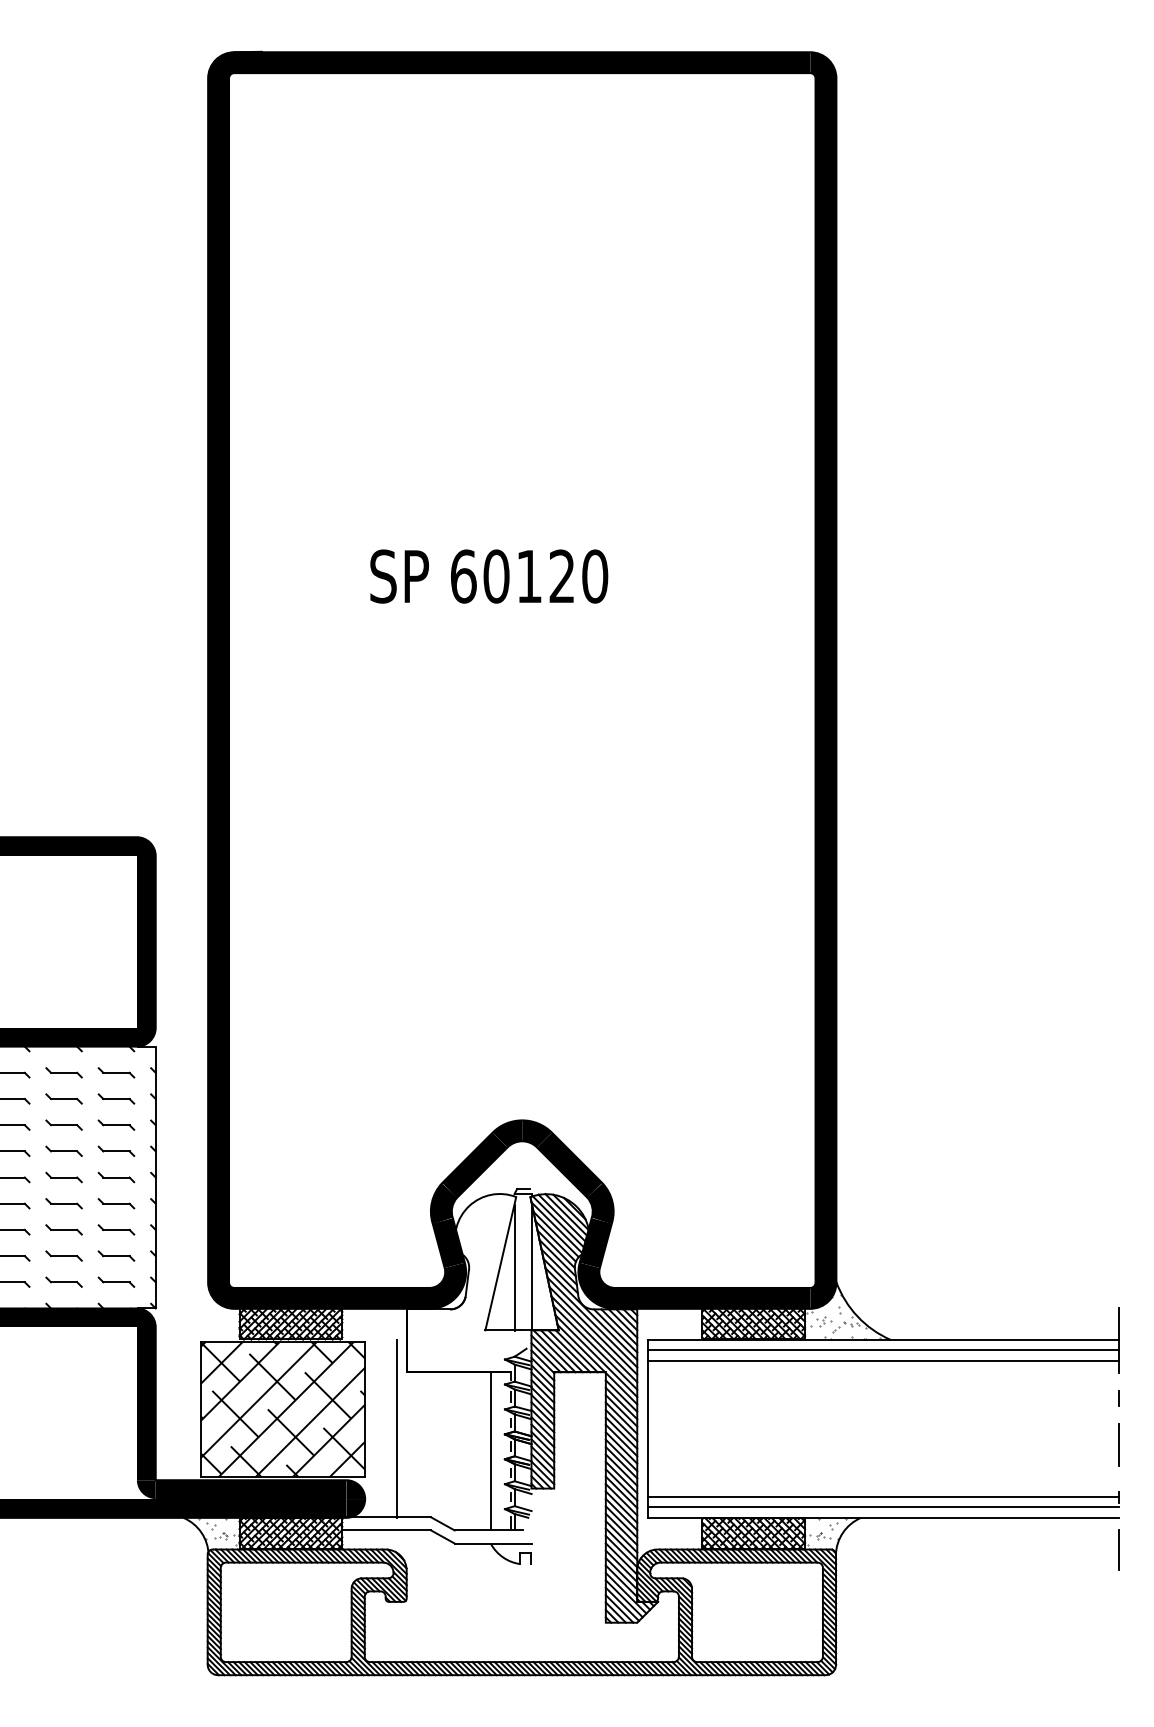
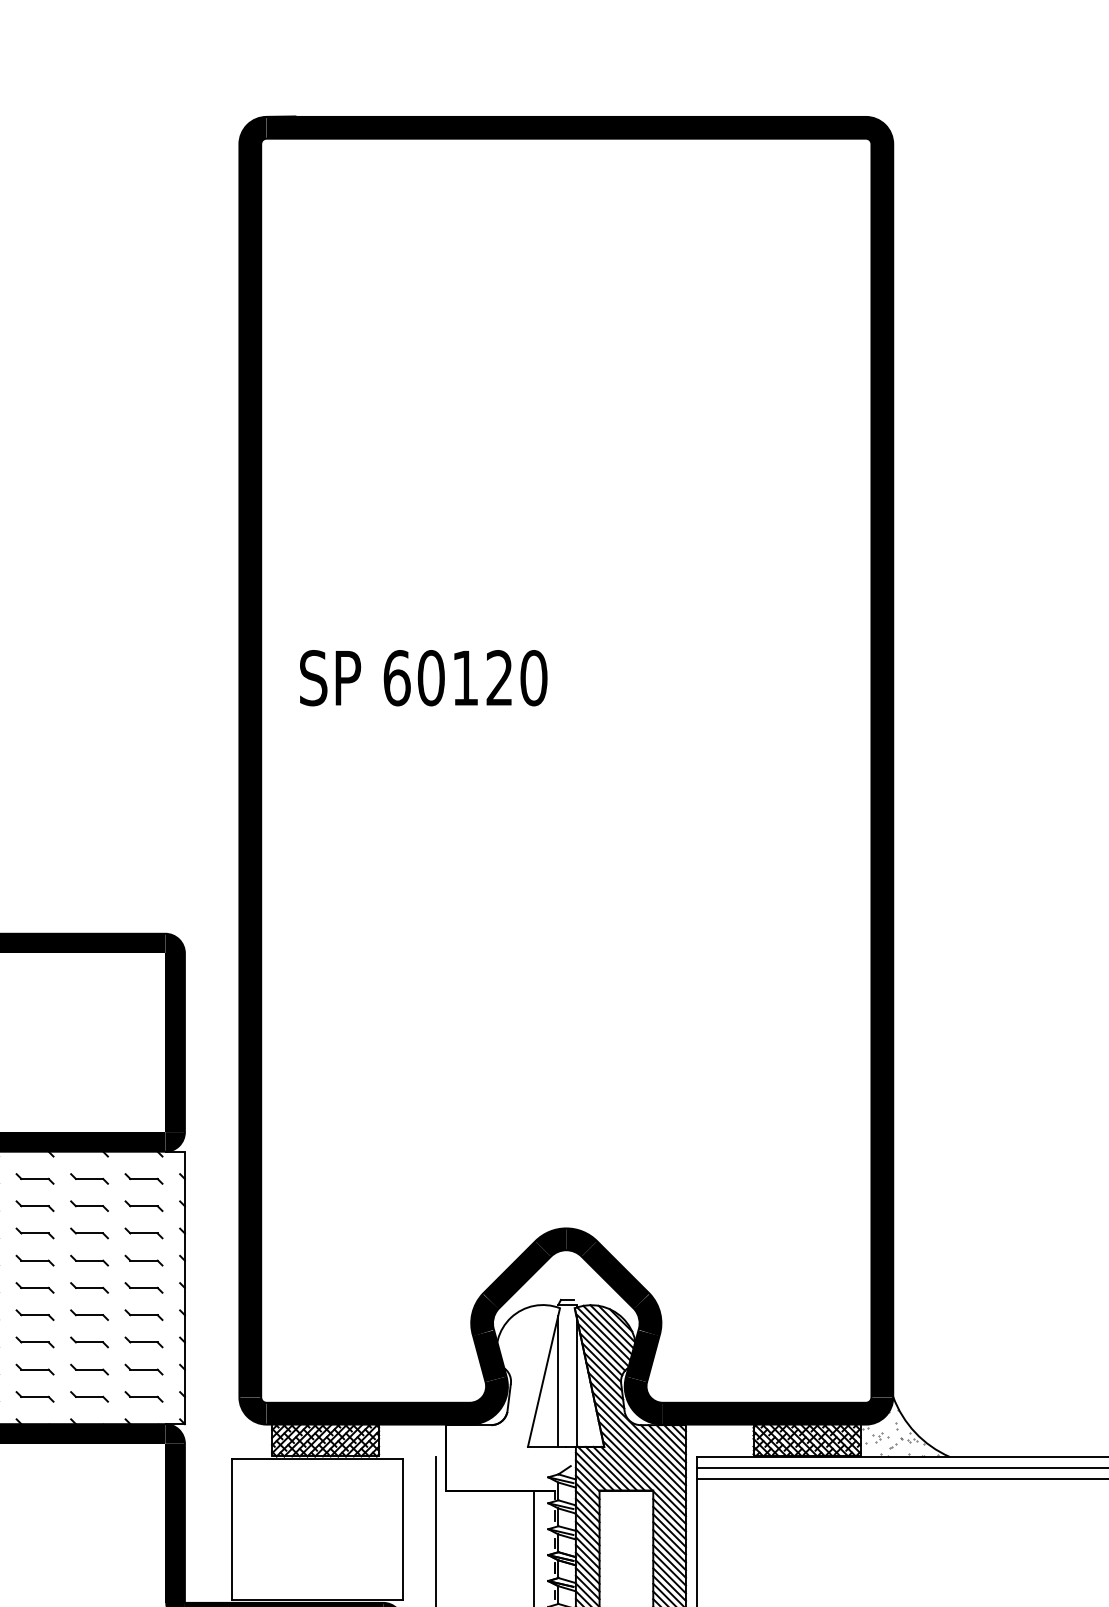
text: (489, 576) -> (423, 678), moved
hatch: (282, 1409) -> (316, 1529), removed

